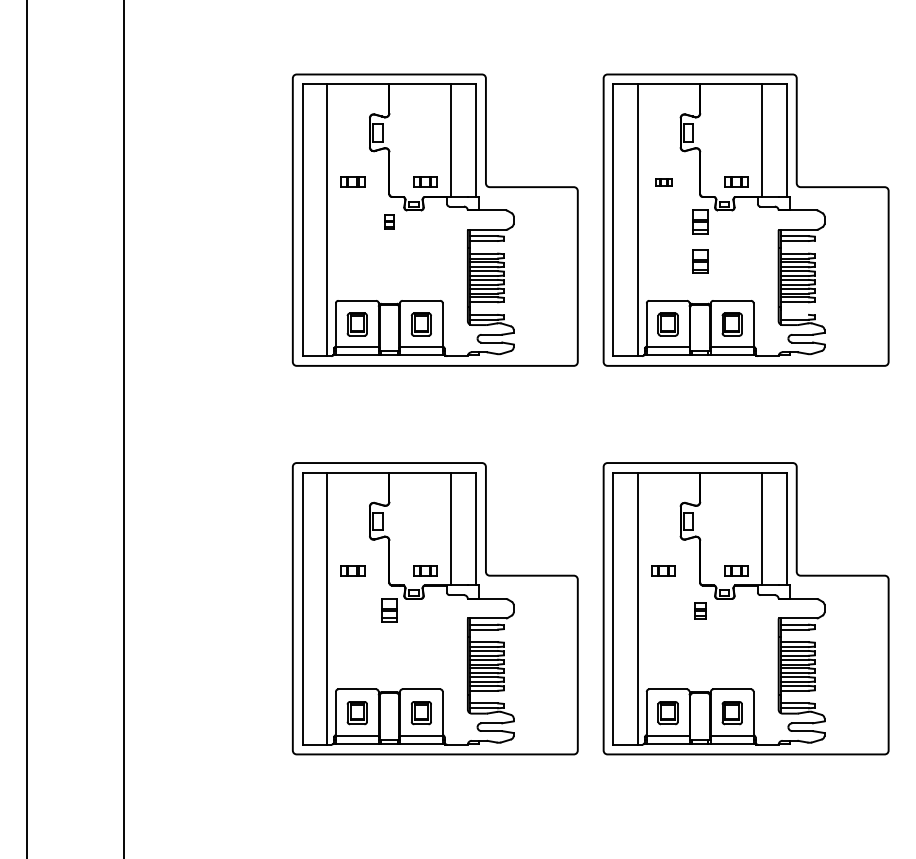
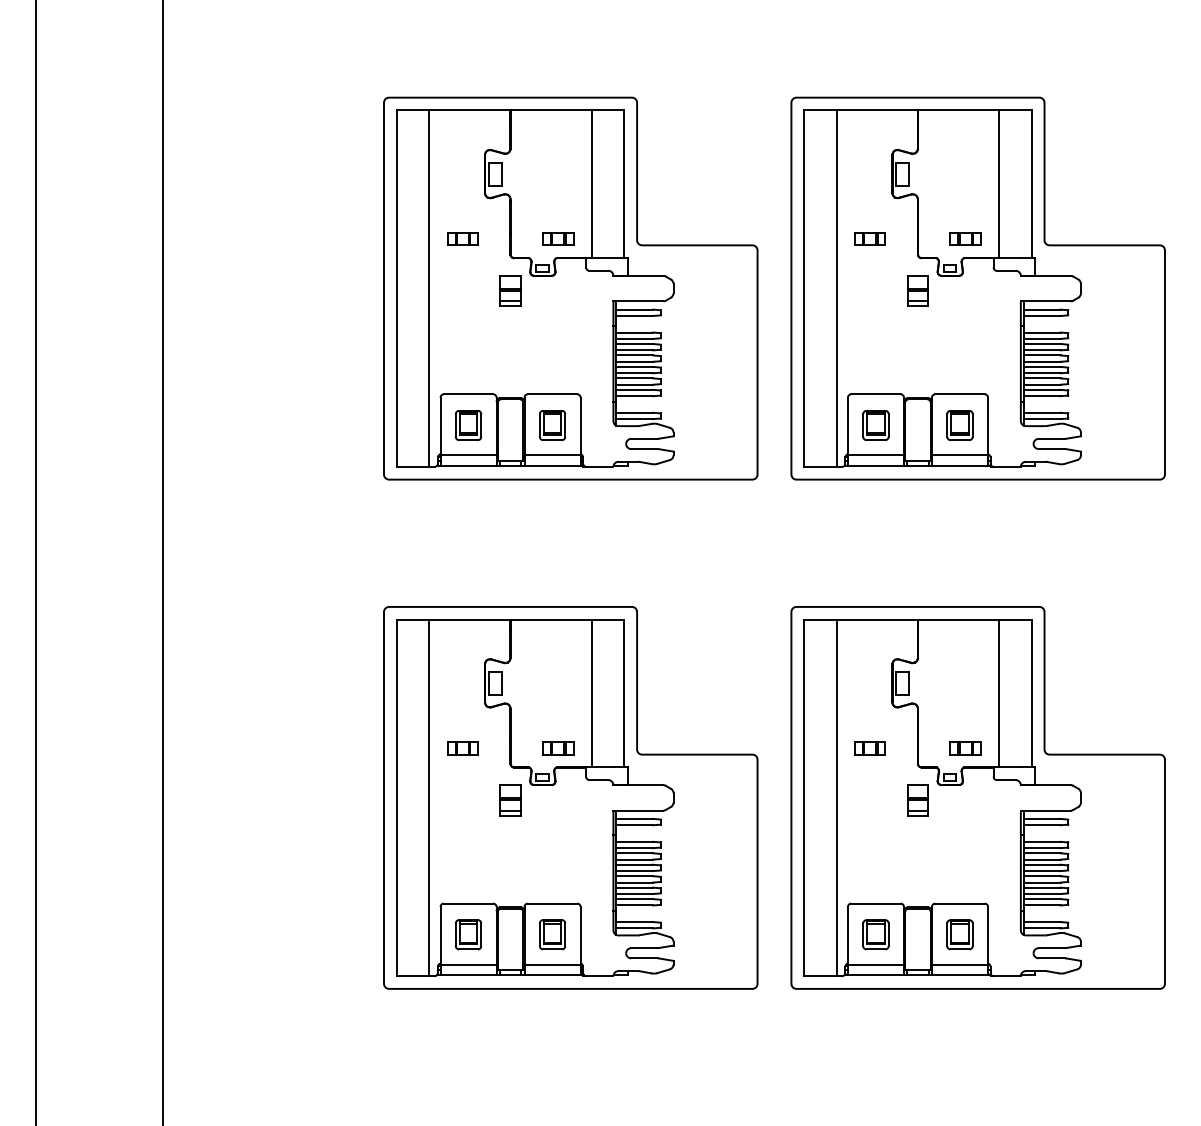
part: (663, 181) -> (869, 238), size x1.43
part: (389, 221) -> (510, 290), size x1.67
part: (699, 261) -> (917, 342), removed
line: (794, 314) -> (1041, 412), added
part: (699, 610) -> (917, 800), size x1.43

